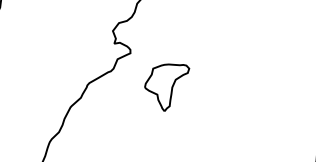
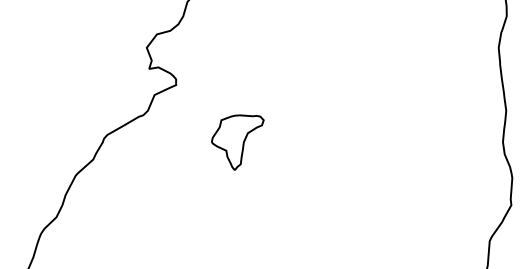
part: (167, 87) -> (238, 142), size x0.7

